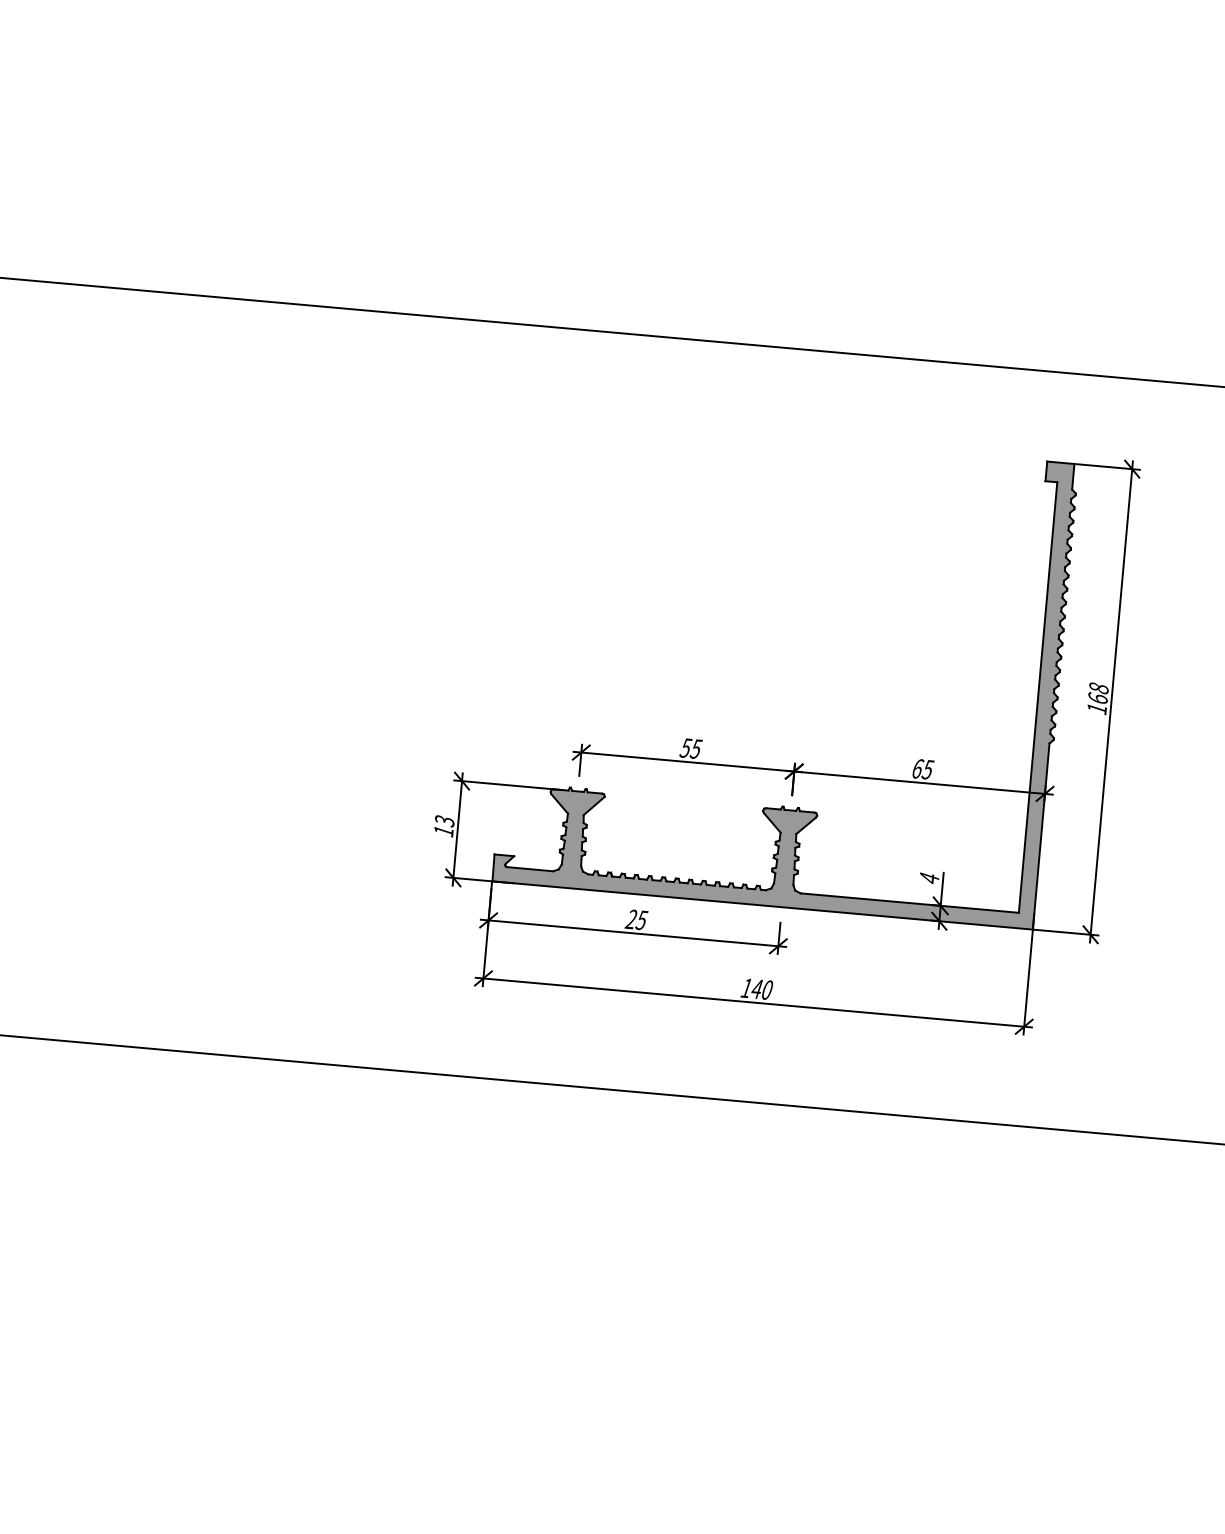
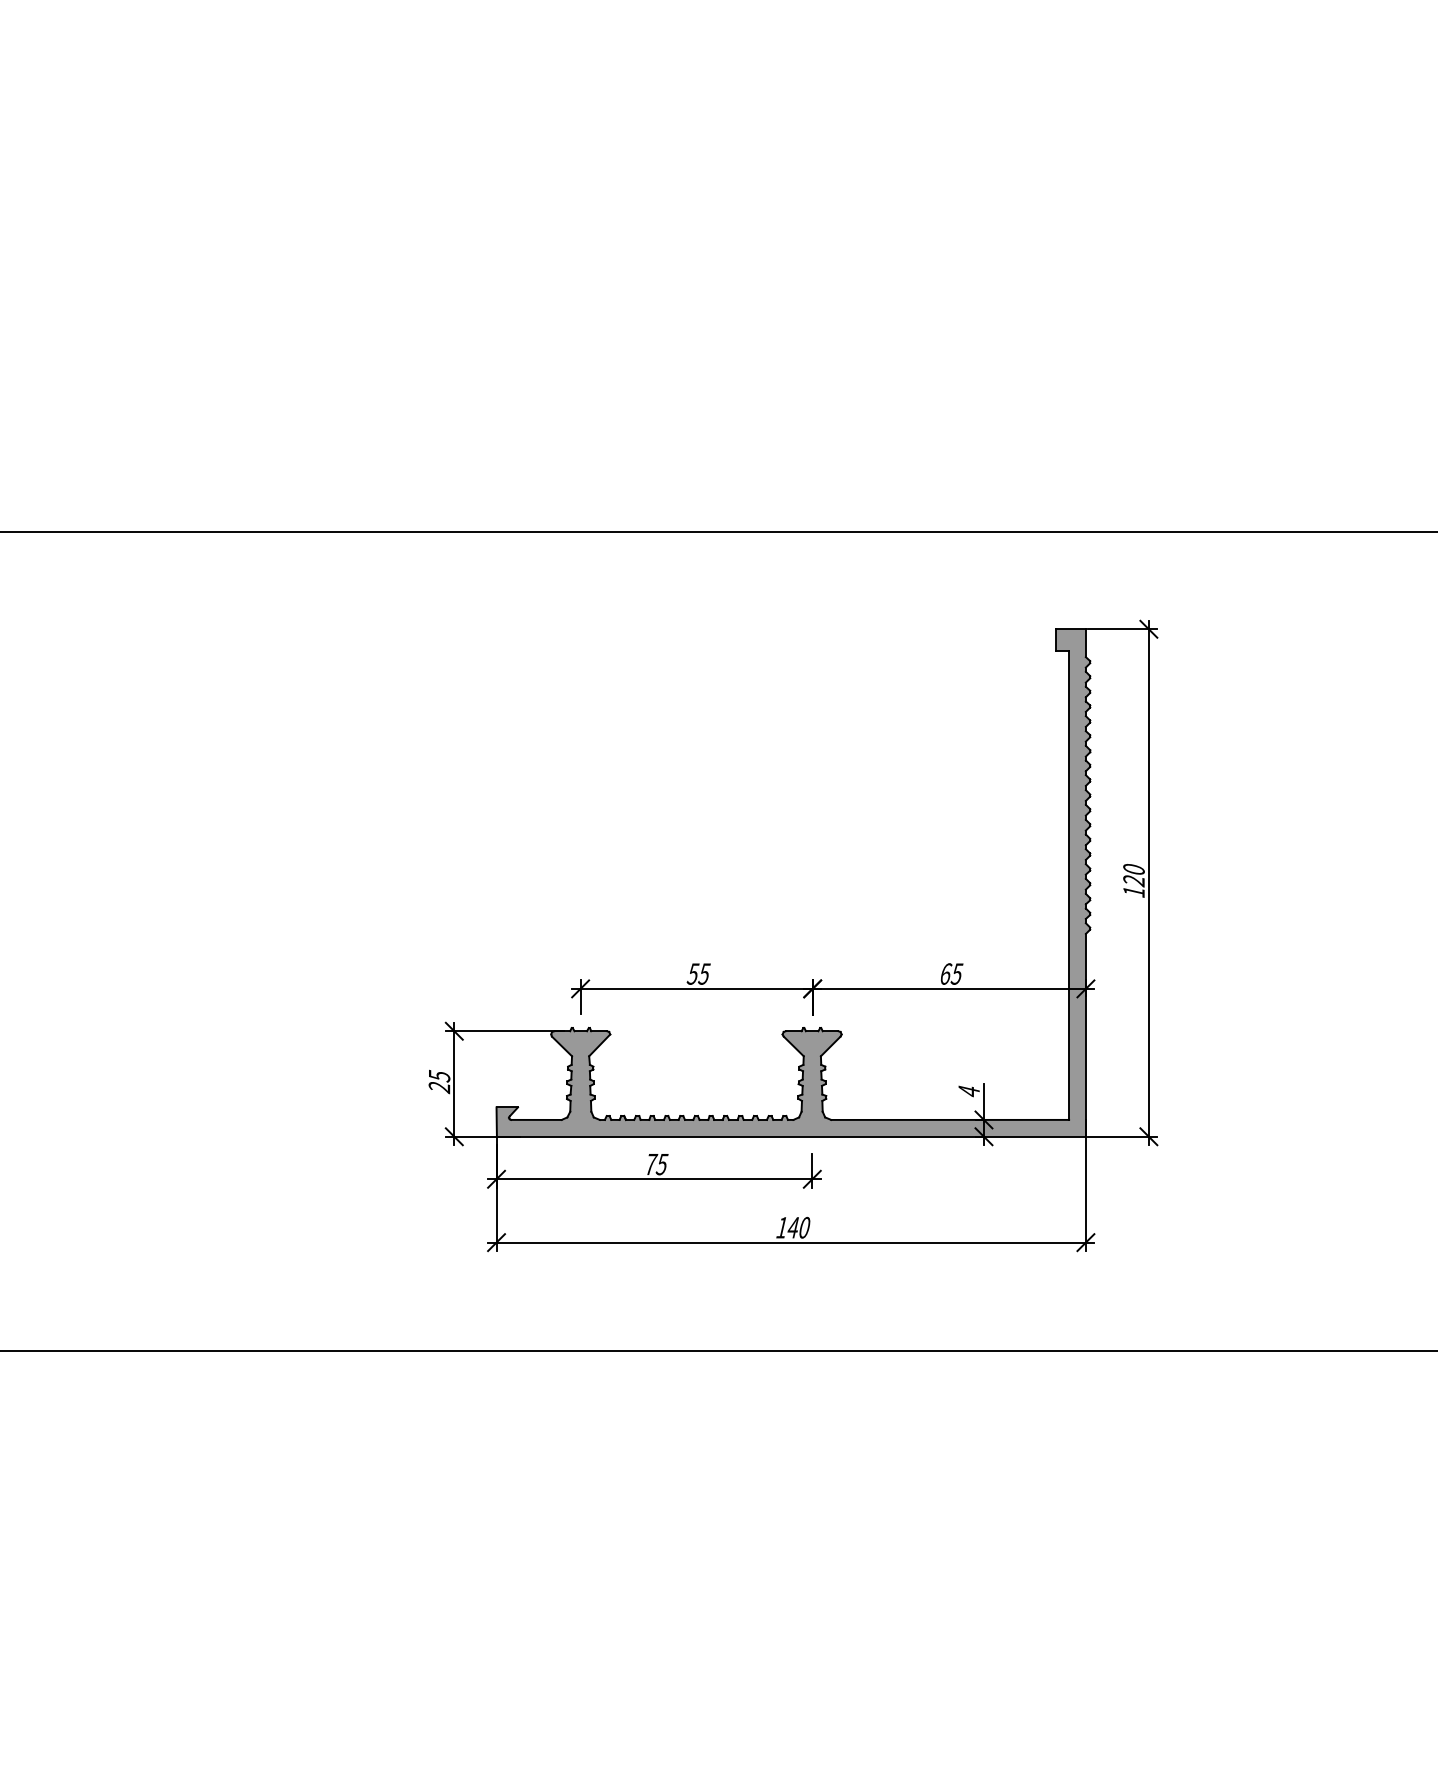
text: (1097, 693) -> (1133, 875), 168 -> 120
text: (443, 825) -> (438, 1081), 13 -> 25
text: (632, 918) -> (651, 1163), 25 -> 75

